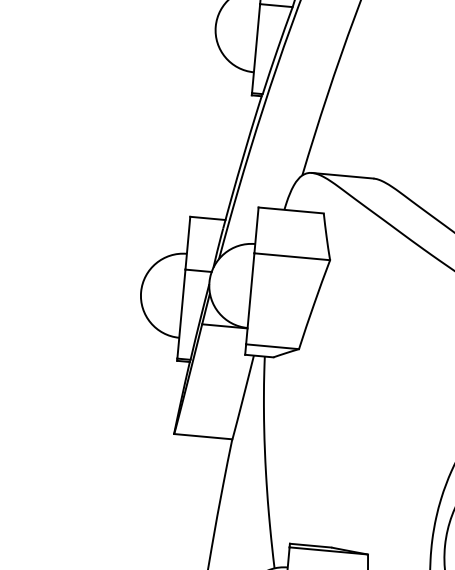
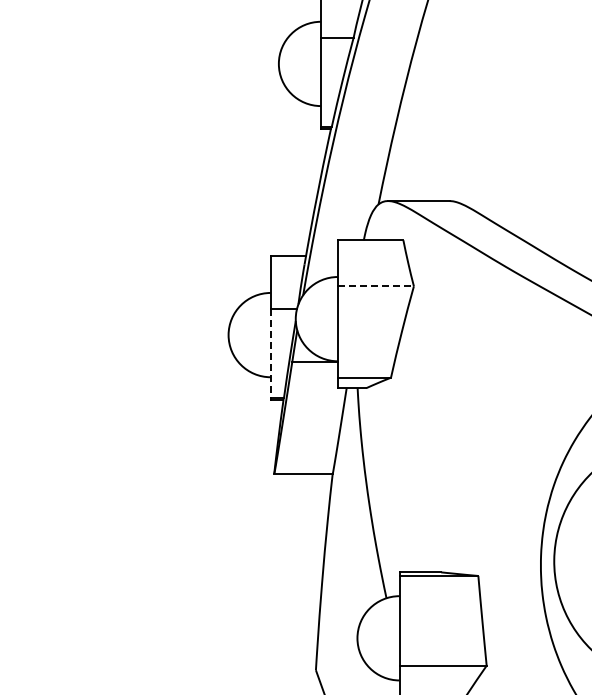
line: (292, 257) -> (376, 286), solid -> dashed
line: (181, 314) -> (270, 353), solid -> dashed

